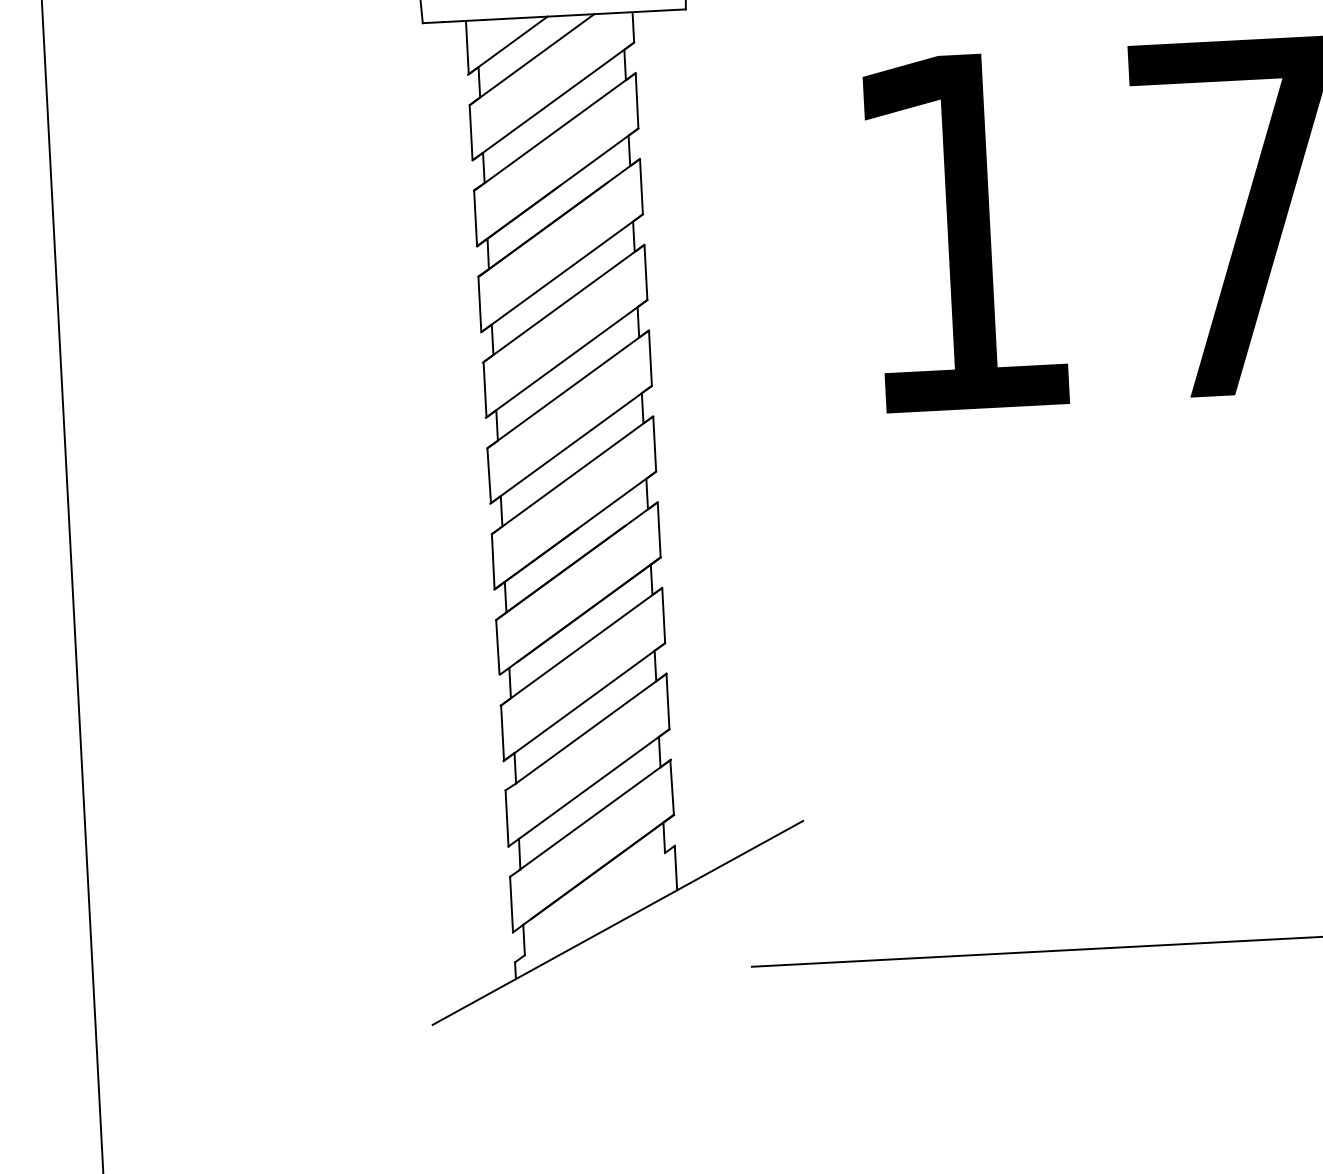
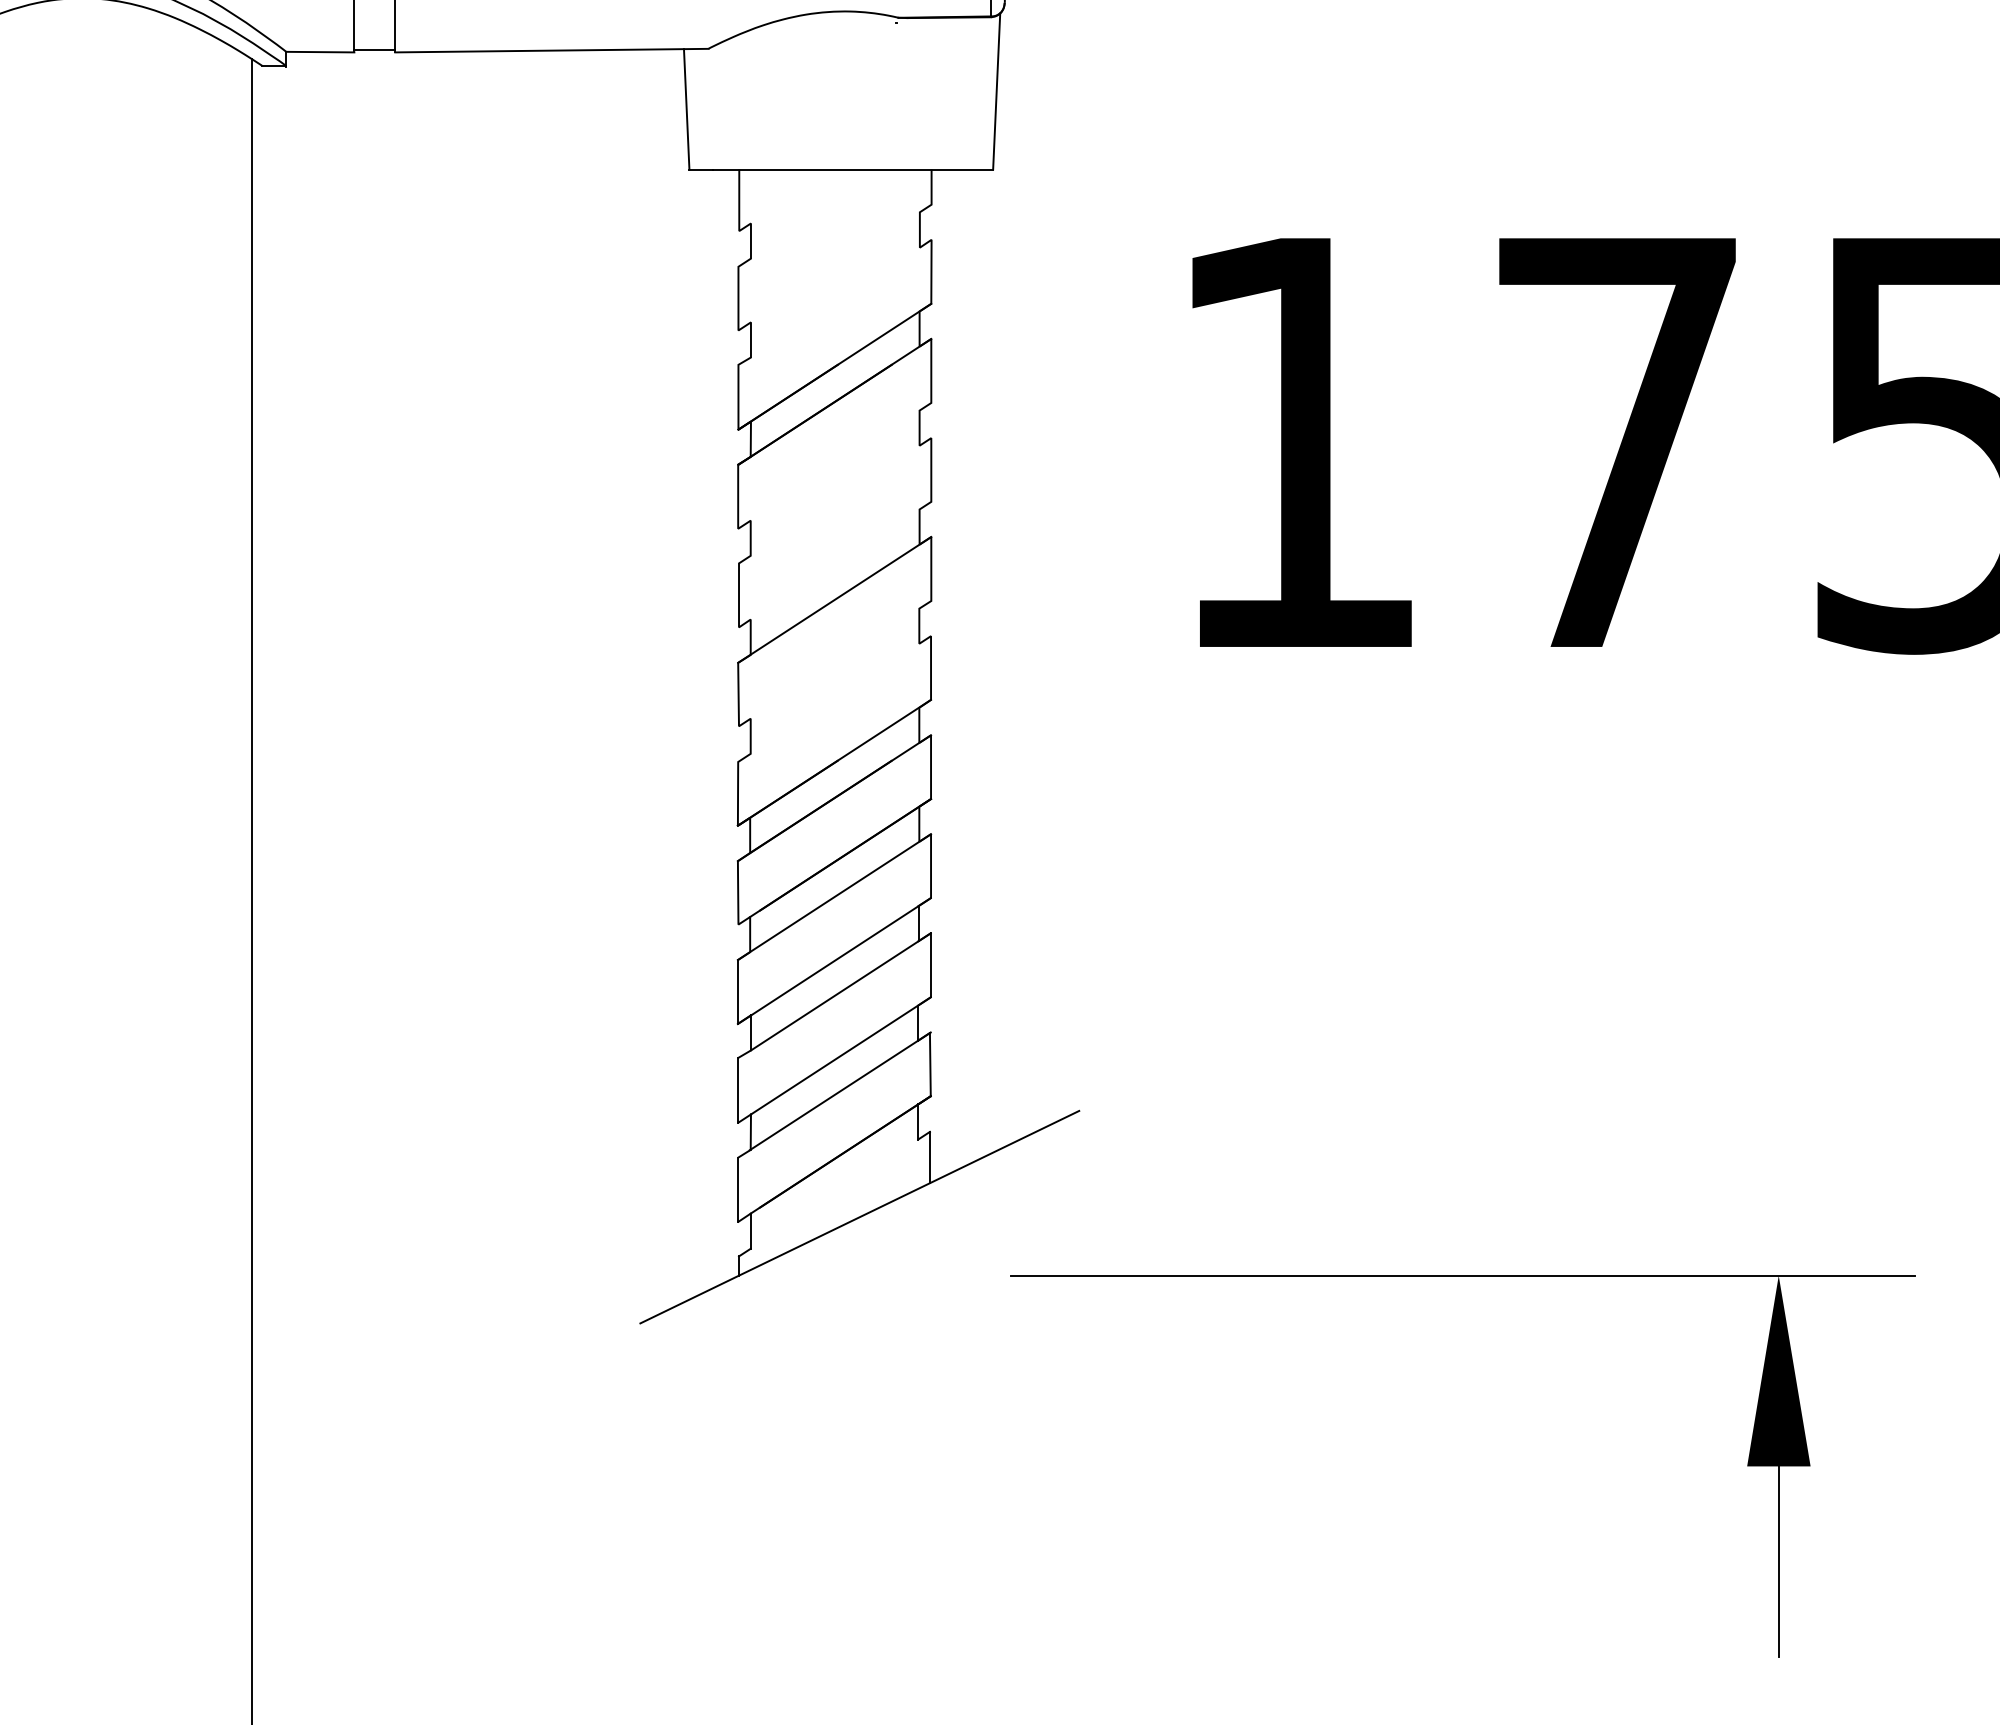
line: (507, 45) -> (785, 200), removed
line: (531, 59) -> (812, 217), removed
line: (552, 101) -> (834, 267), removed
line: (554, 131) -> (834, 302), removed
line: (561, 272) -> (834, 465), removed
line: (563, 303) -> (834, 500), removed
line: (566, 358) -> (834, 564), removed
line: (570, 444) -> (834, 663), removed
line: (572, 475) -> (834, 699), removed

